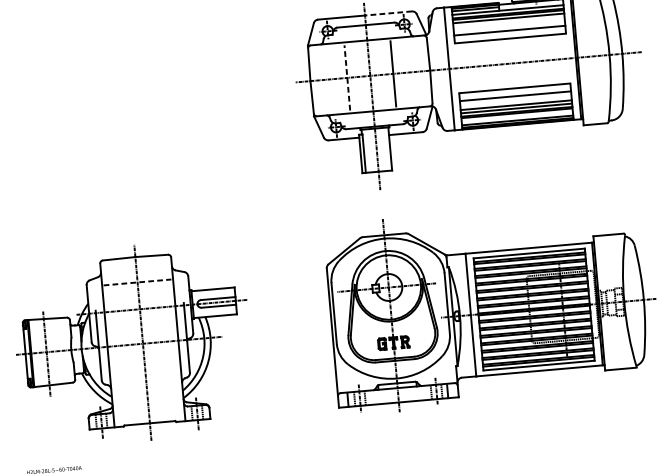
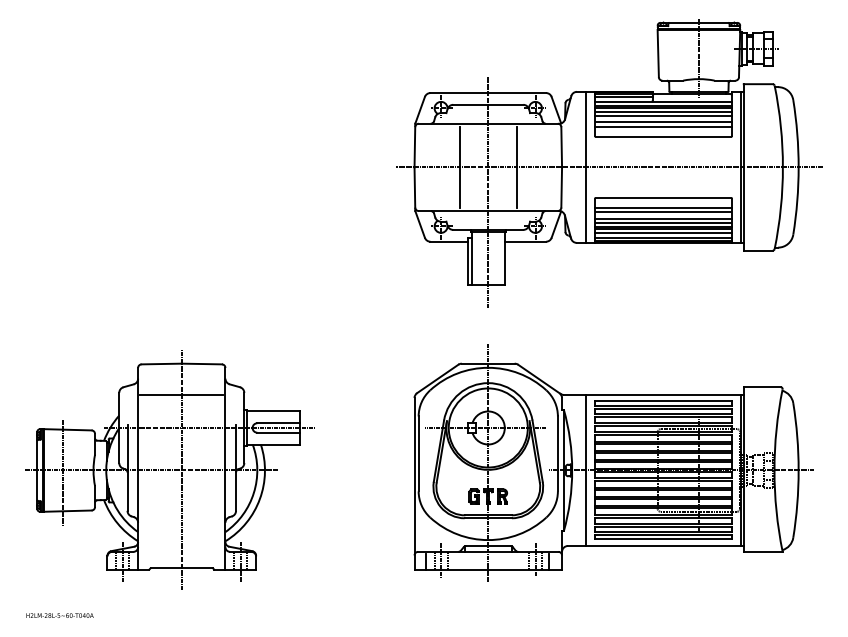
line: (388, 13) -> (517, 93), dashed -> solid
line: (508, 21) -> (663, 115), added
line: (509, 27) -> (663, 122), added
line: (346, 77) -> (459, 166), dashed -> solid
line: (515, 100) -> (663, 212), added
line: (517, 117) -> (663, 233), added
line: (137, 282) -> (181, 394), dashed -> solid

